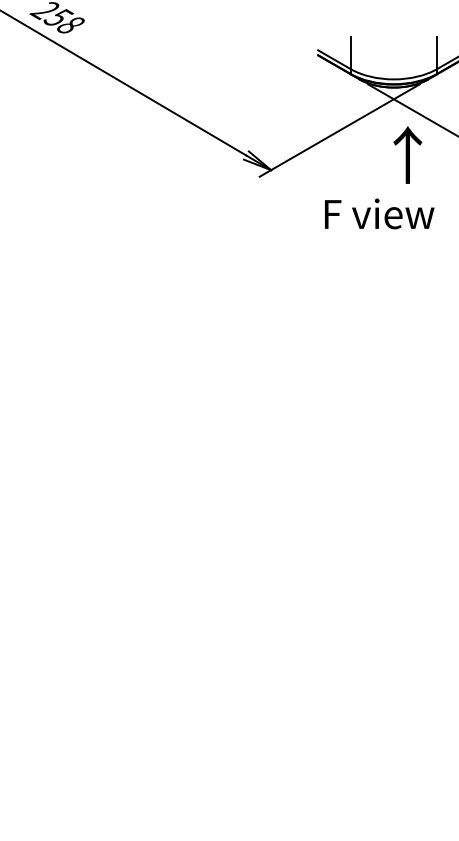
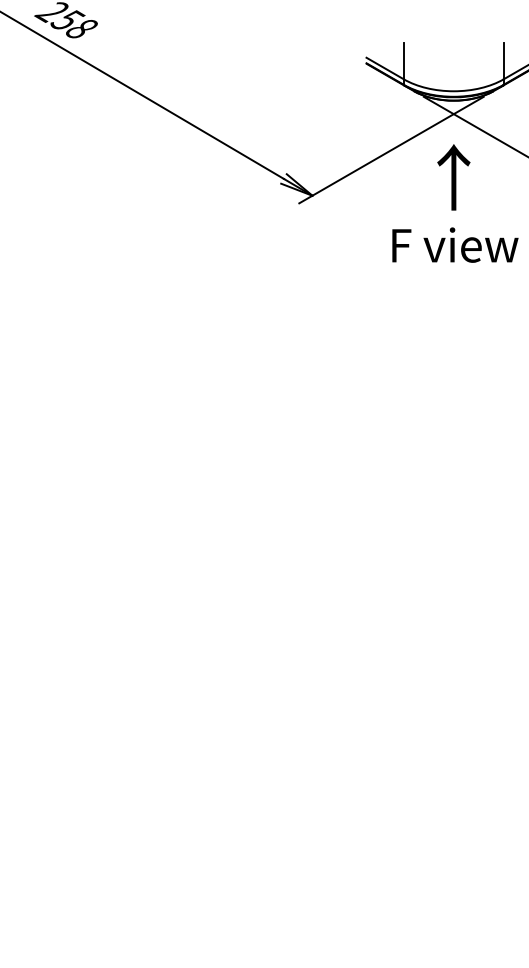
text: (407, 155) -> (453, 177), moved
text: (379, 213) -> (455, 244), moved

